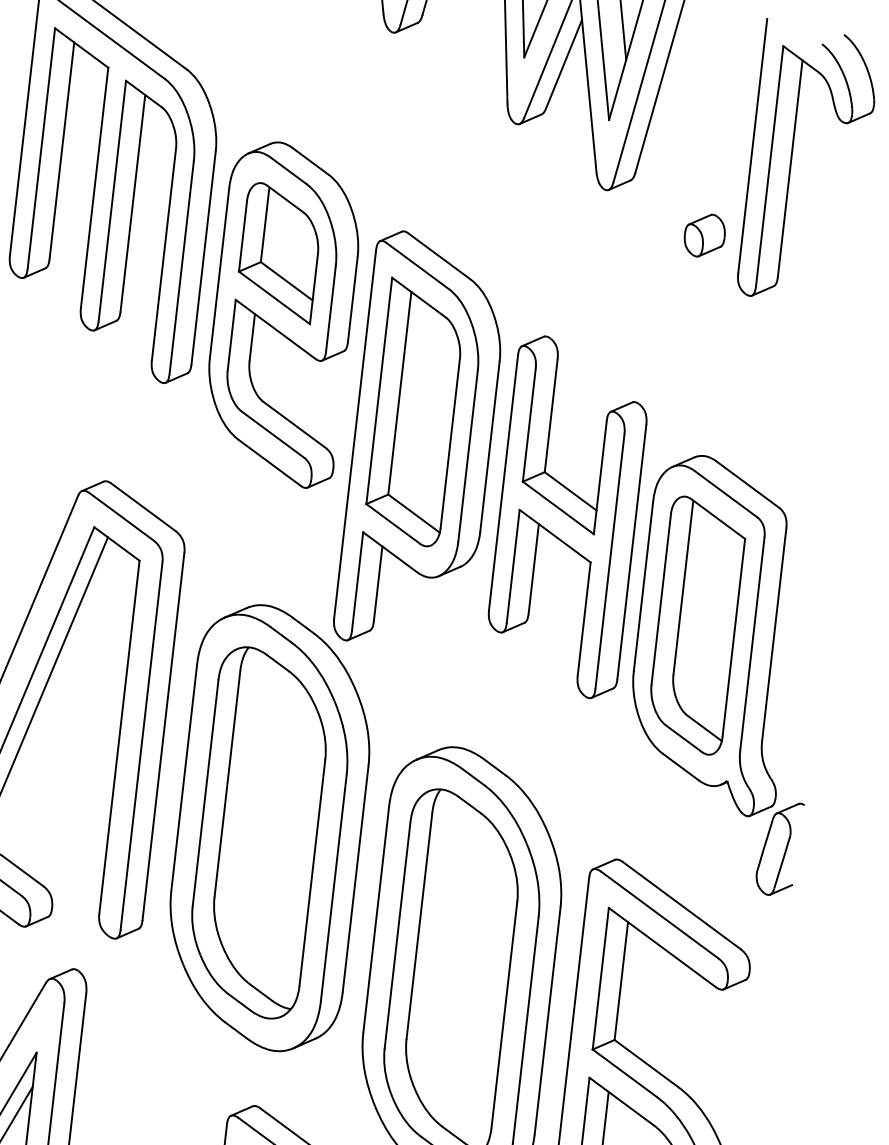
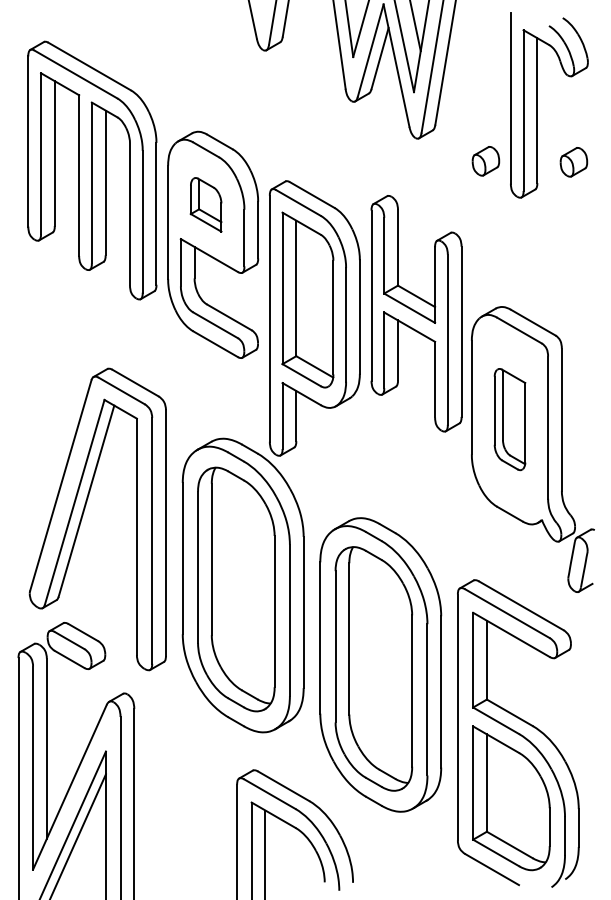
part: (278, 252) -> (205, 204), size x0.6
part: (835, 252) -> (573, 162), added
part: (567, 516) -> (416, 313), moved
part: (696, 625) -> (509, 419), size x0.6

